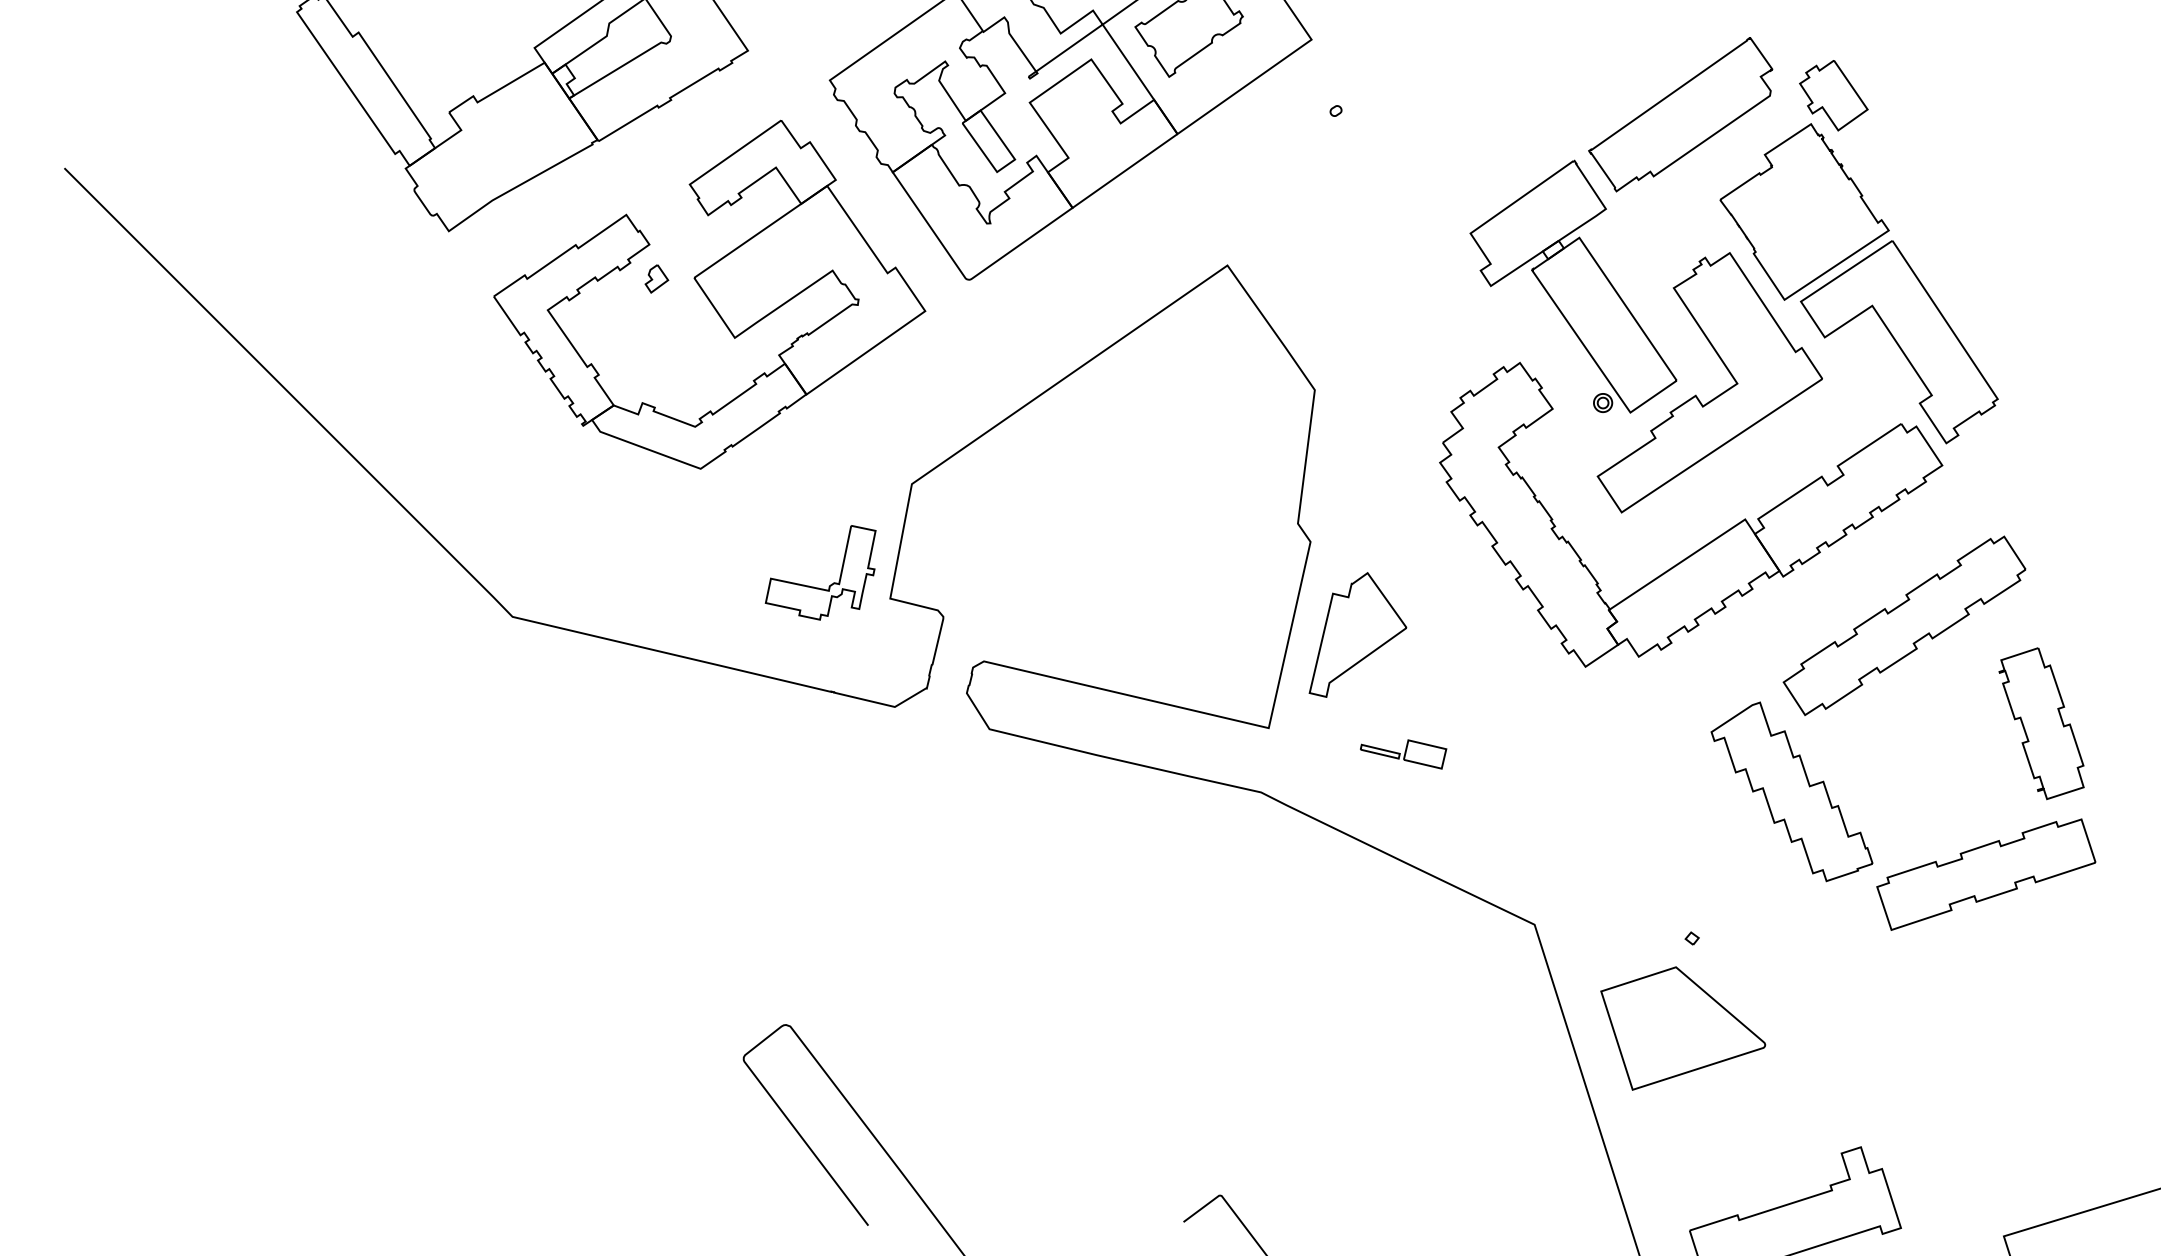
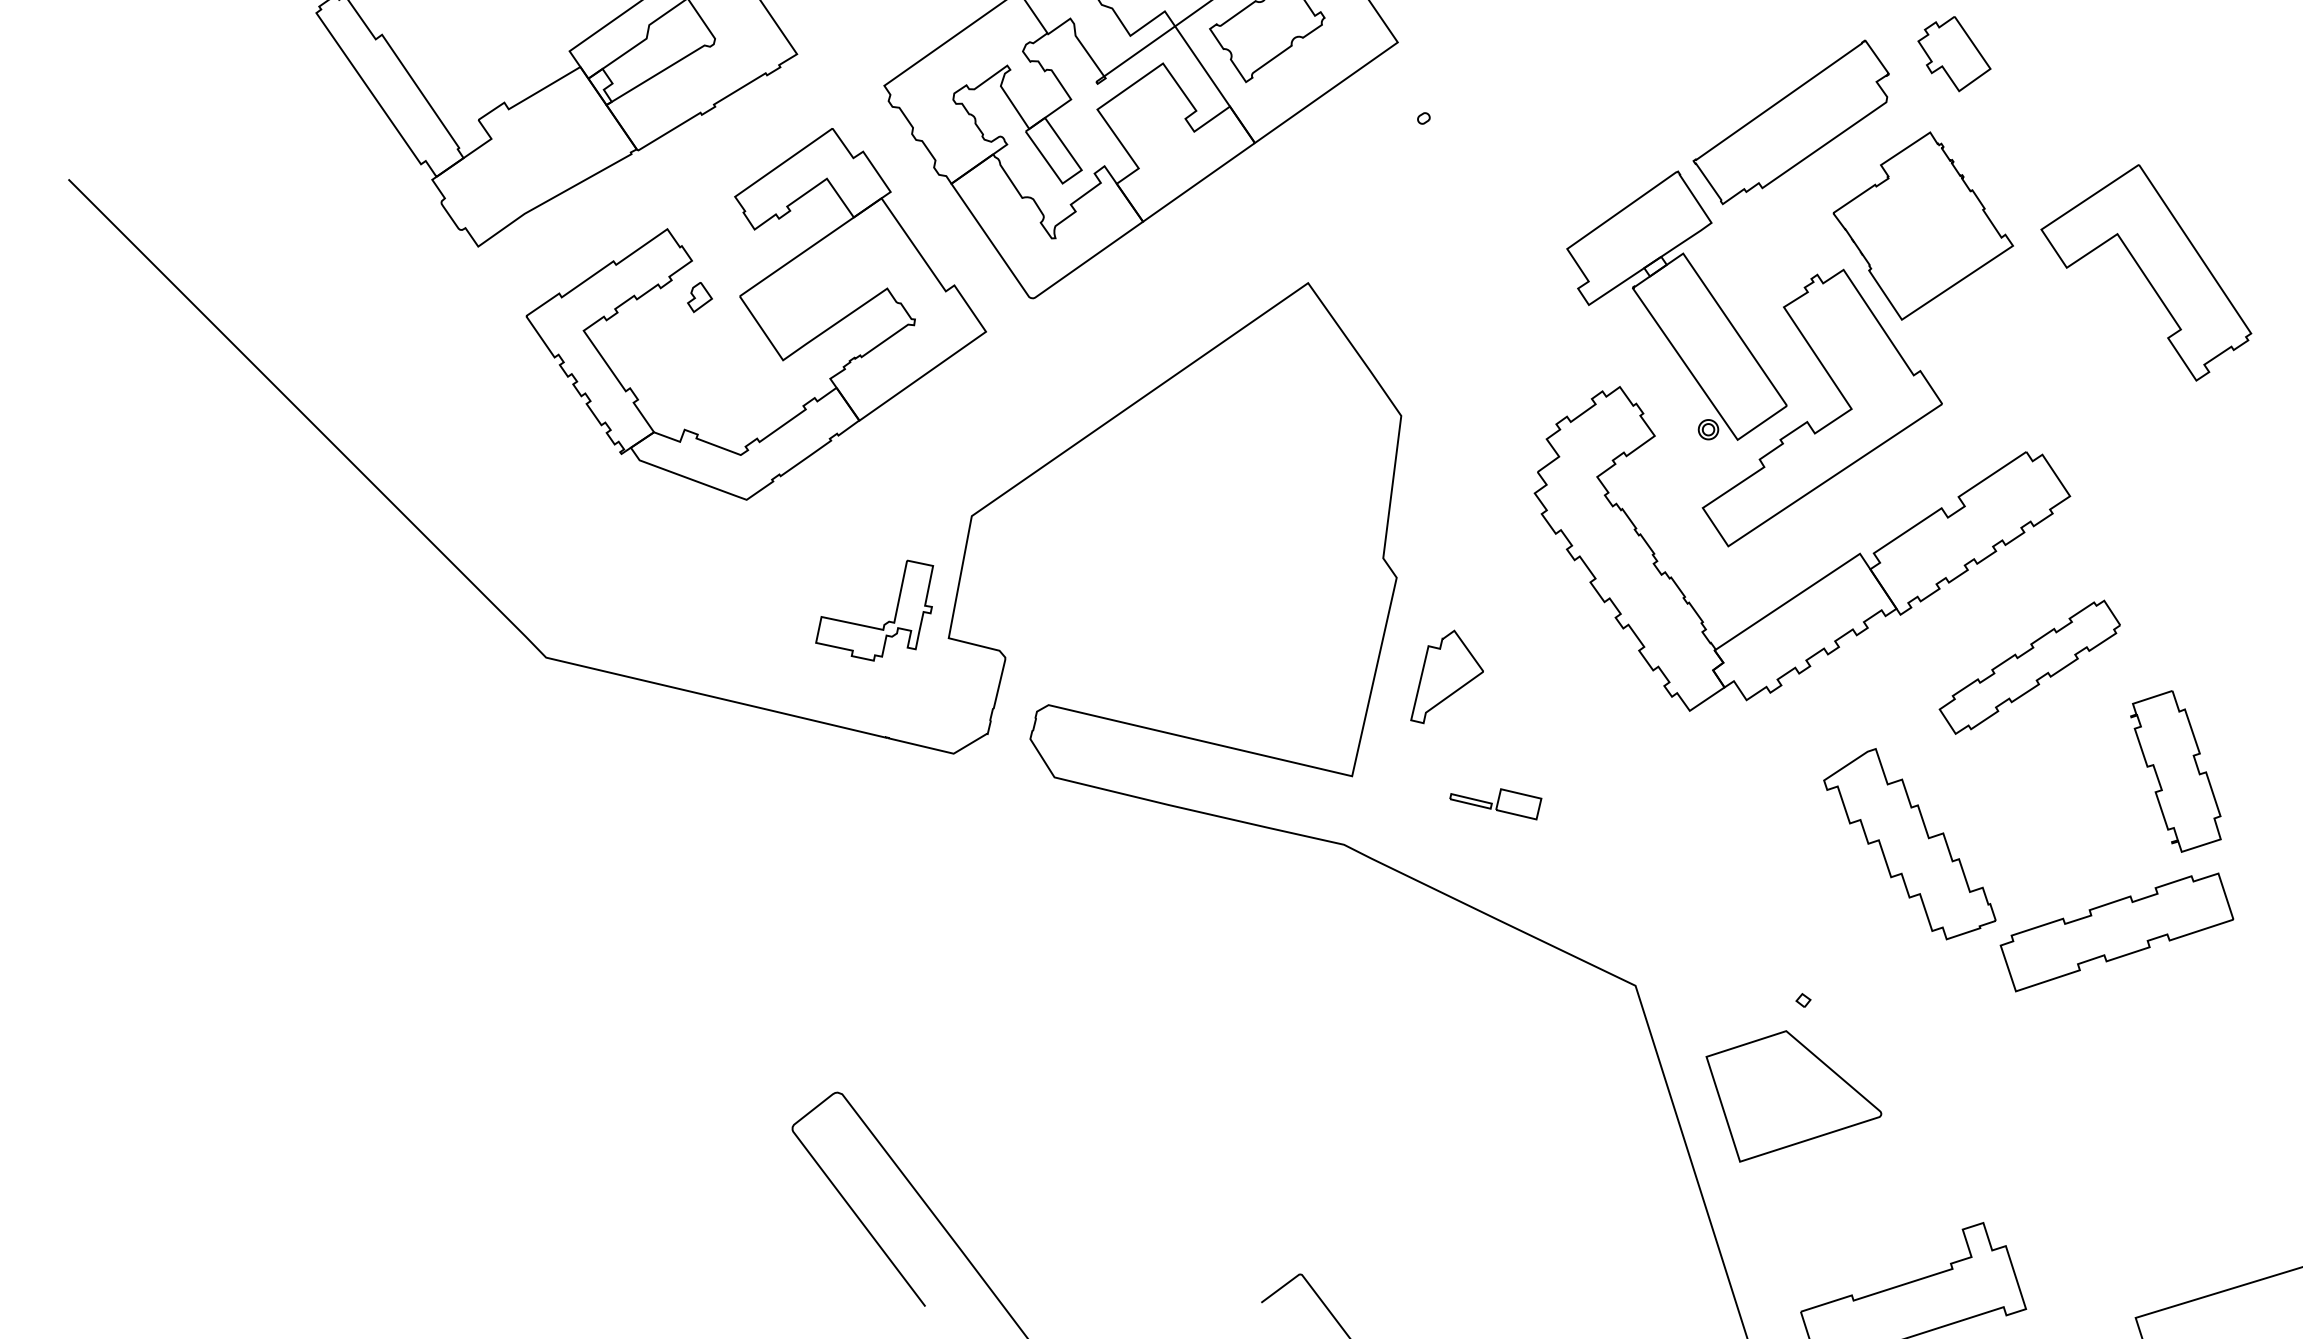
part: (1833, 96) -> (1954, 54), moved
part: (1899, 341) -> (2146, 272), moved
part: (1904, 626) -> (2029, 667), size x0.7
part: (1357, 634) -> (1446, 676), size x0.7

